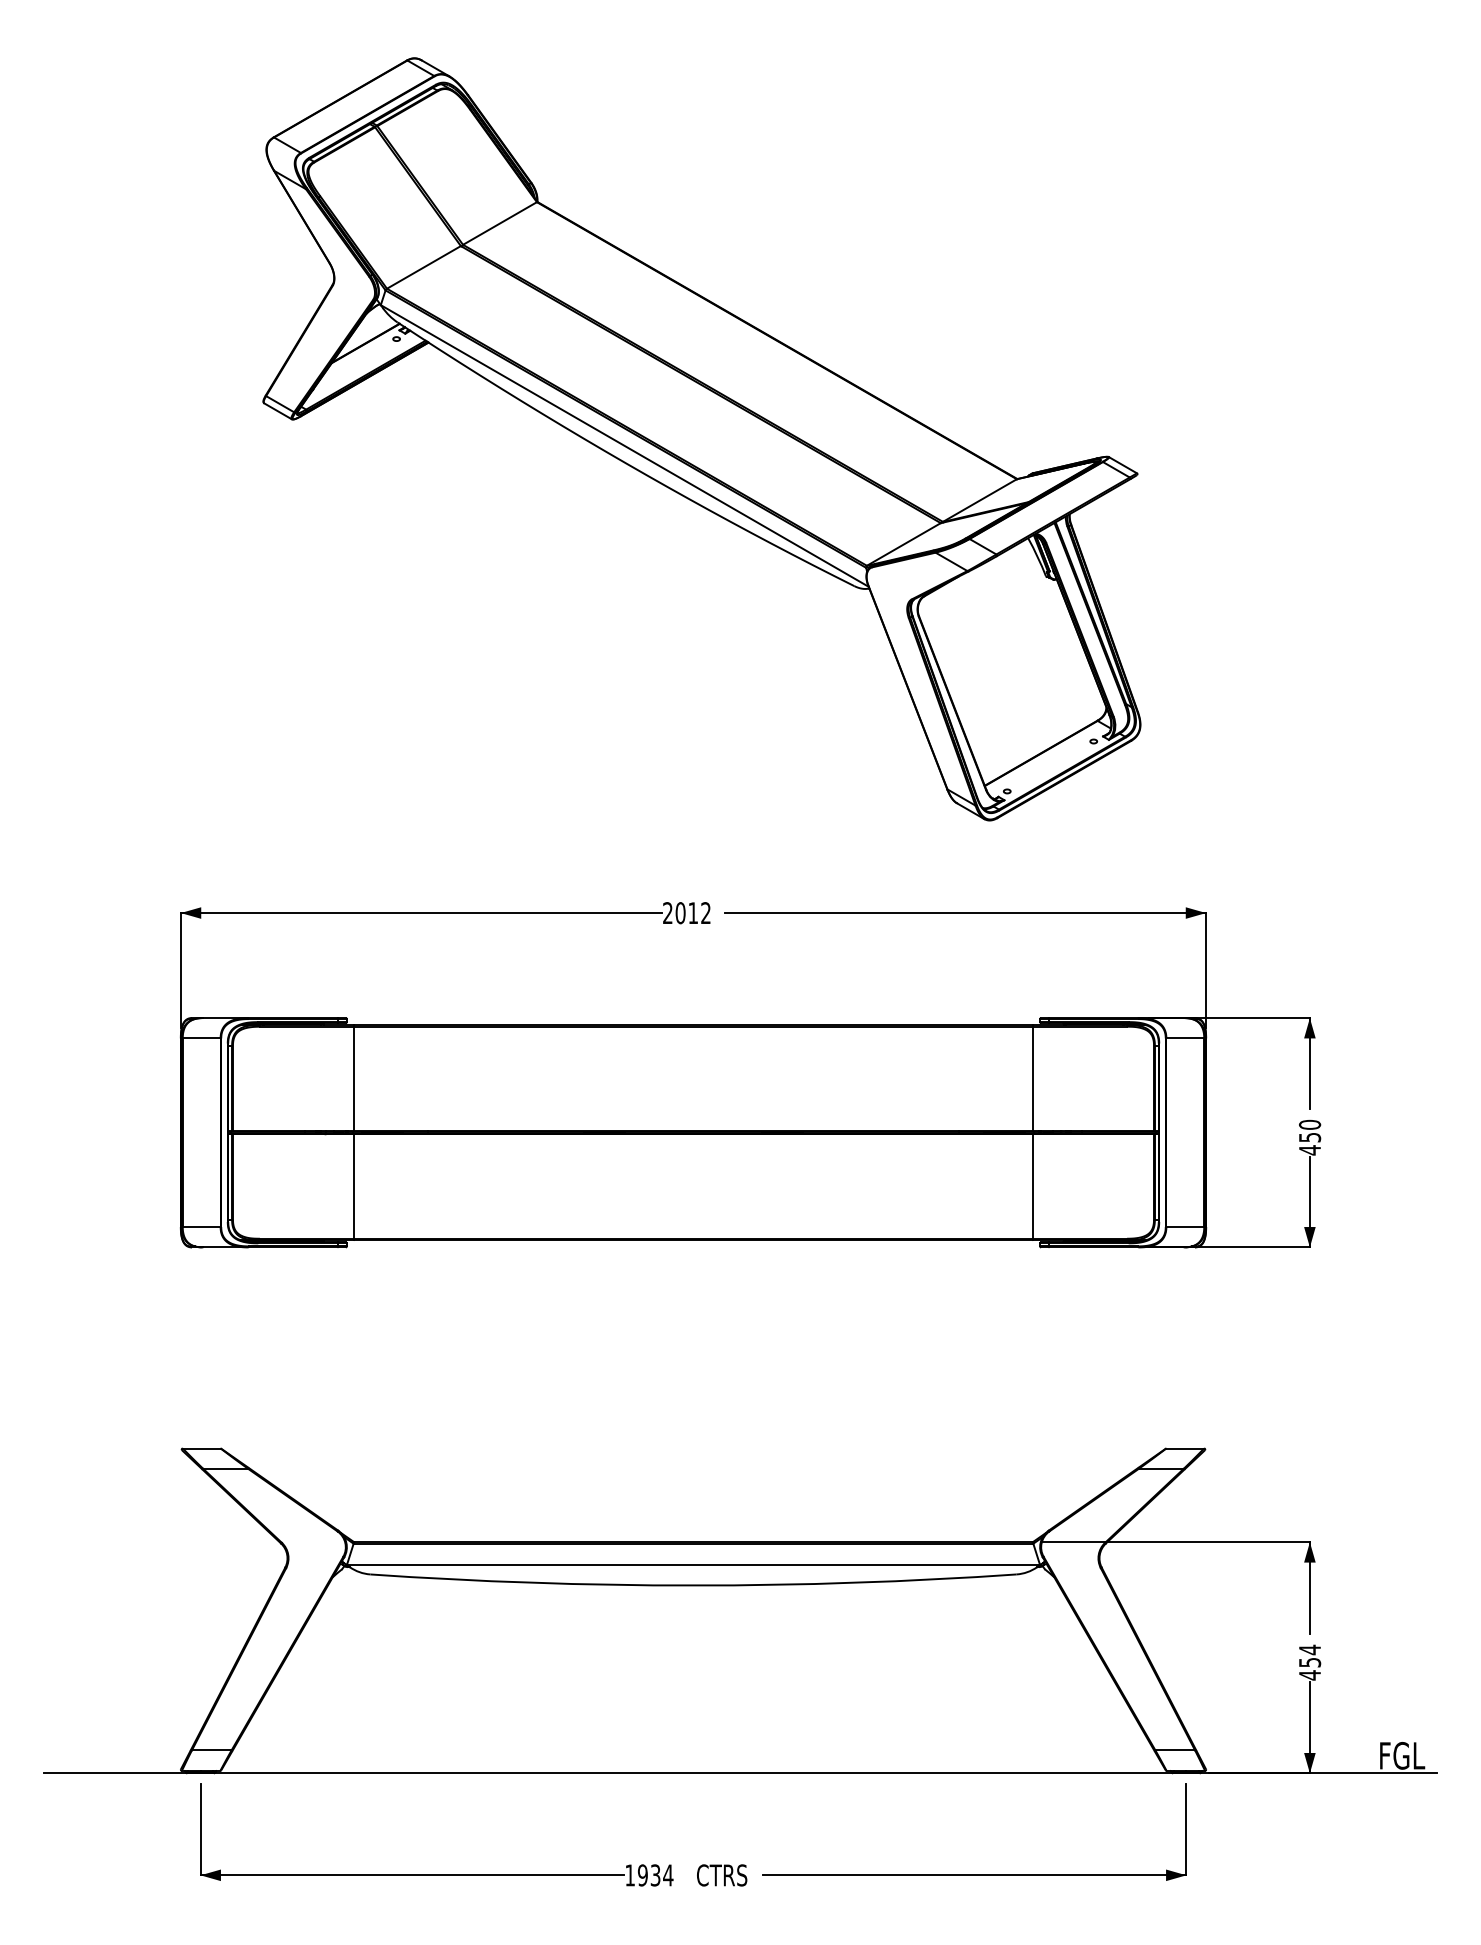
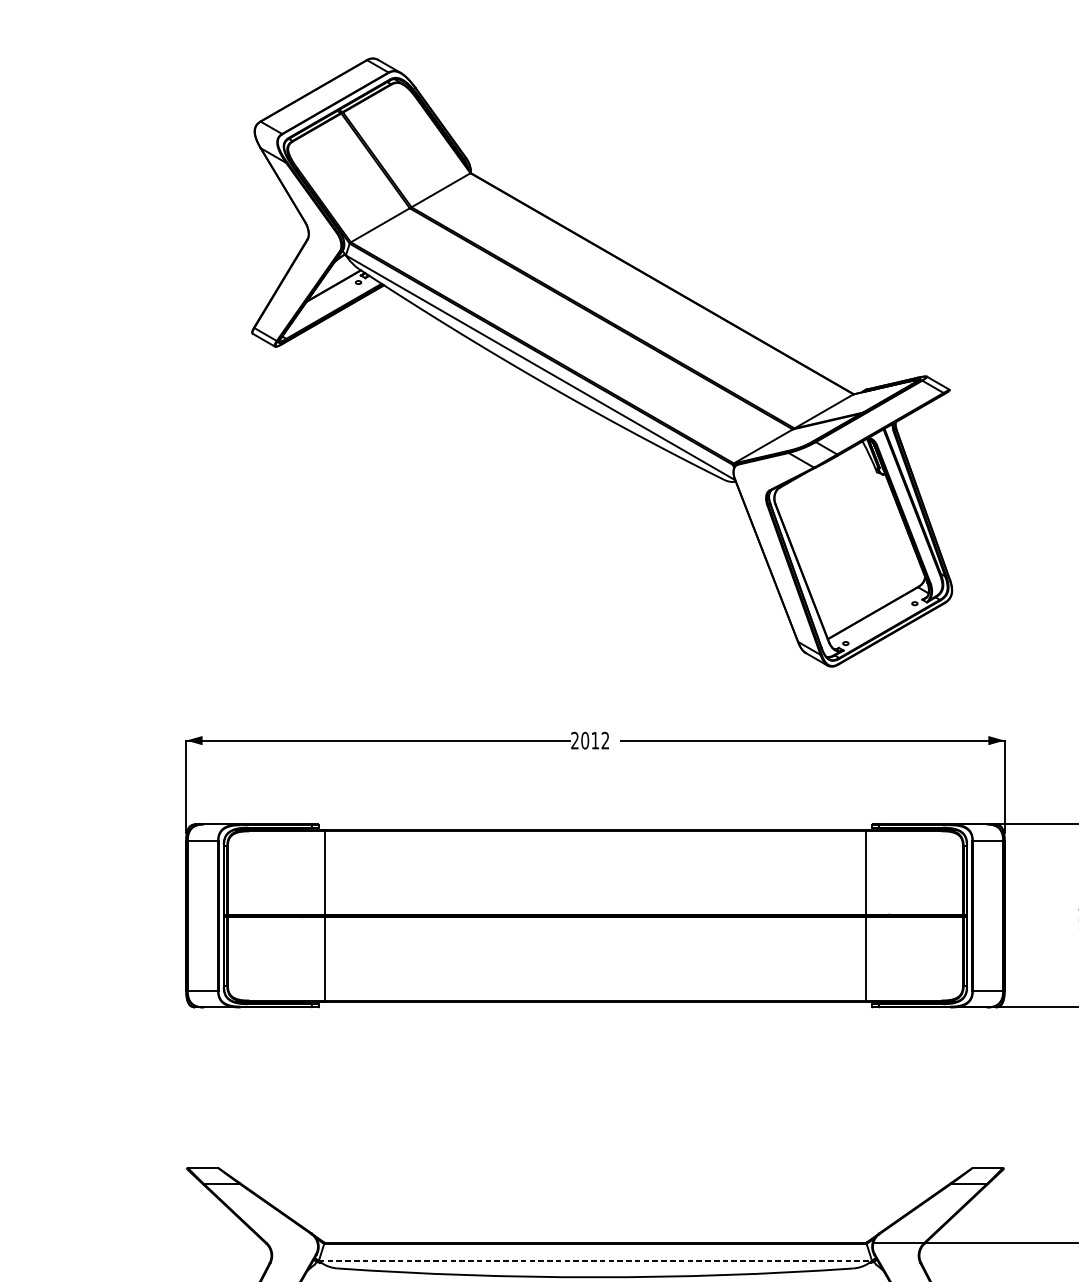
line: (693, 1565) -> (595, 1261), solid -> dashed

